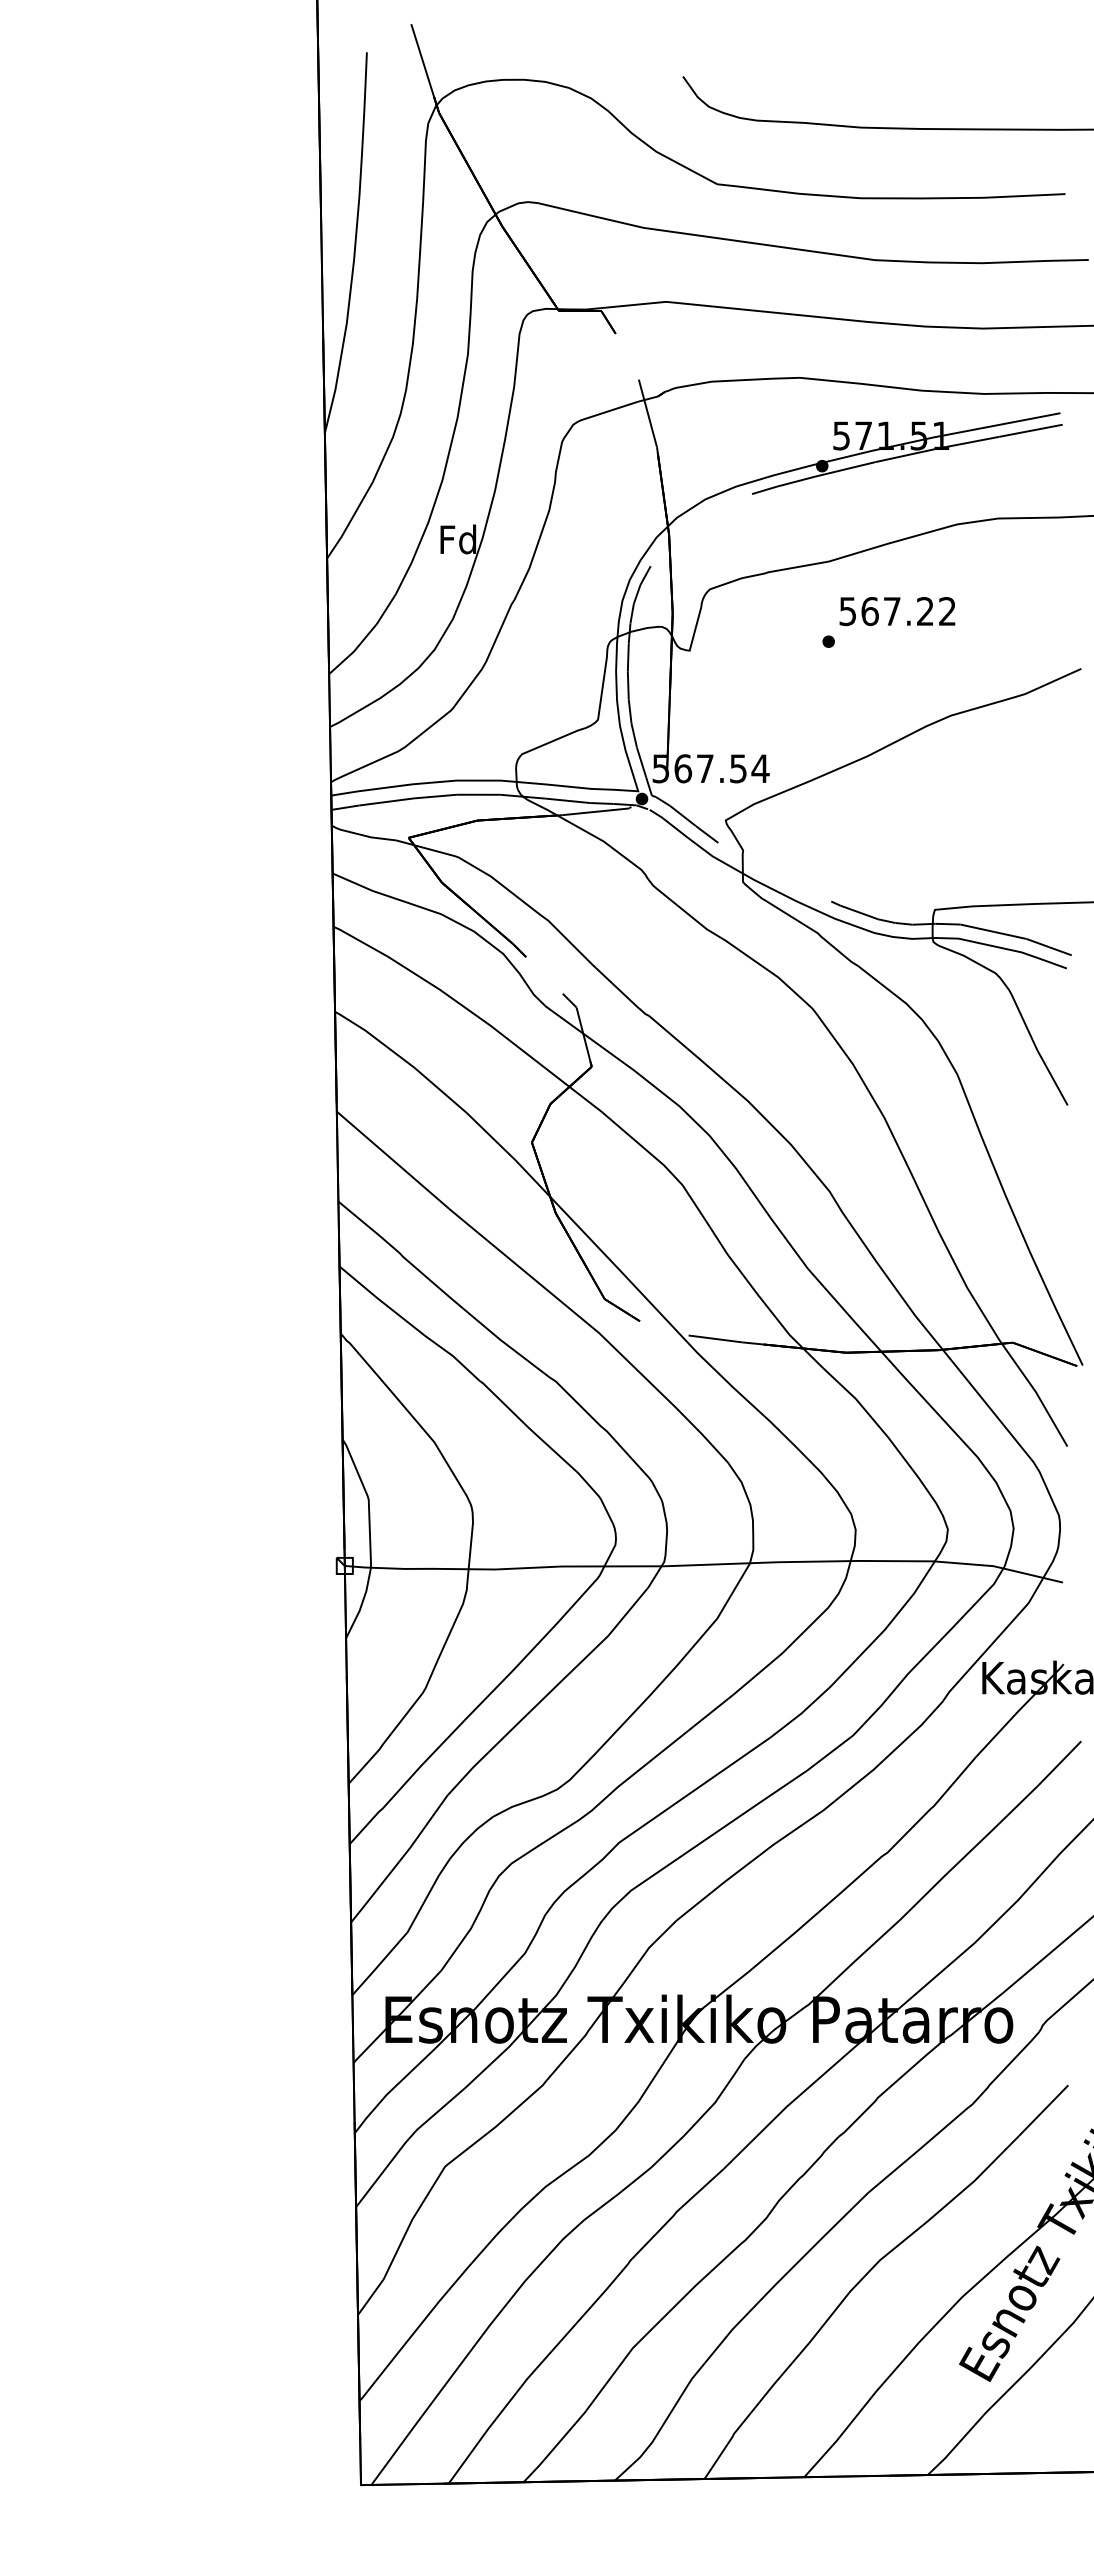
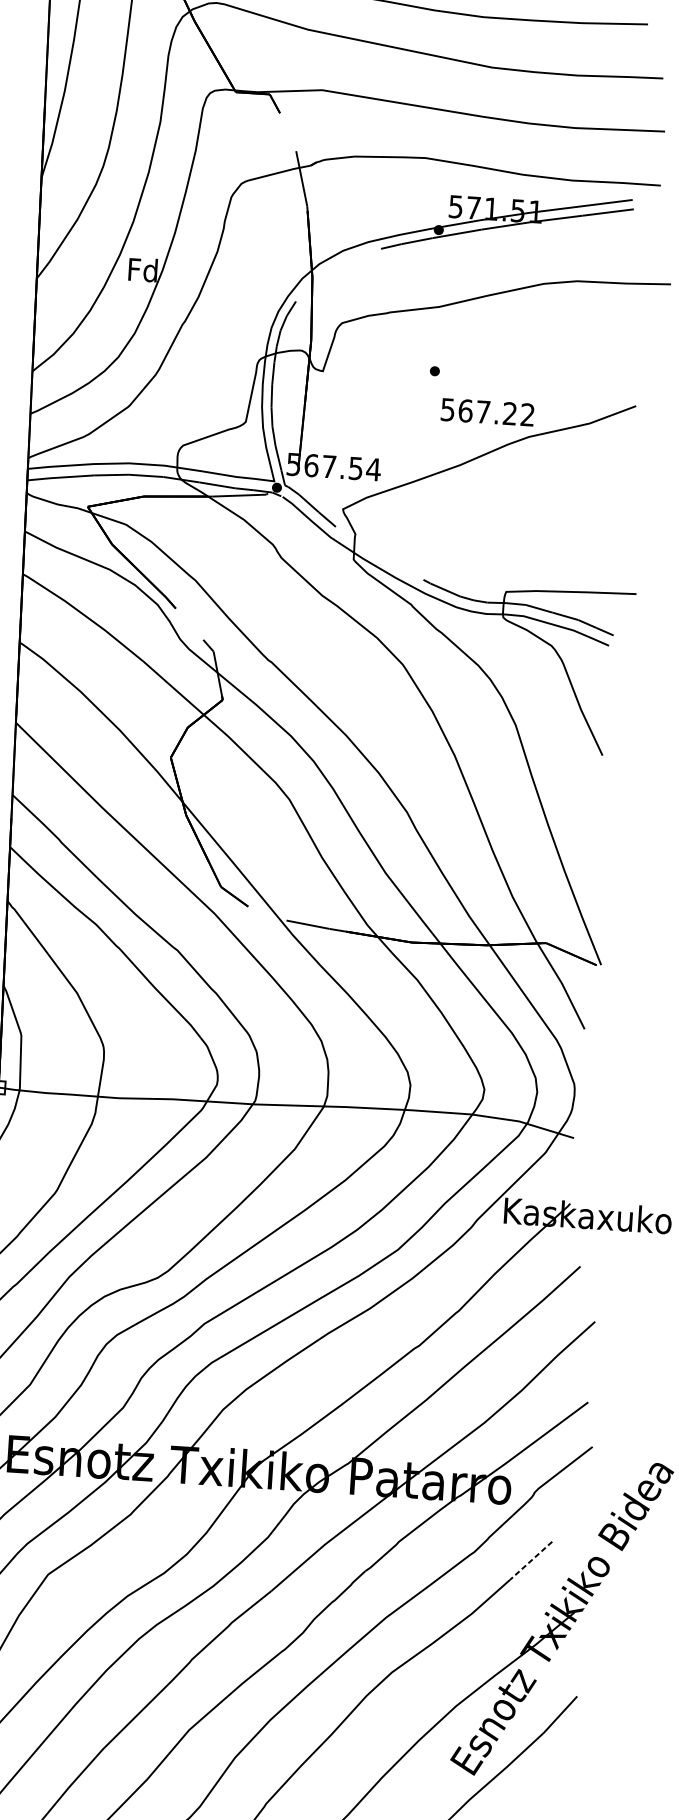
text: (897, 611) -> (487, 412), moved
line: (1043, 2110) -> (531, 1560), solid -> dashed

